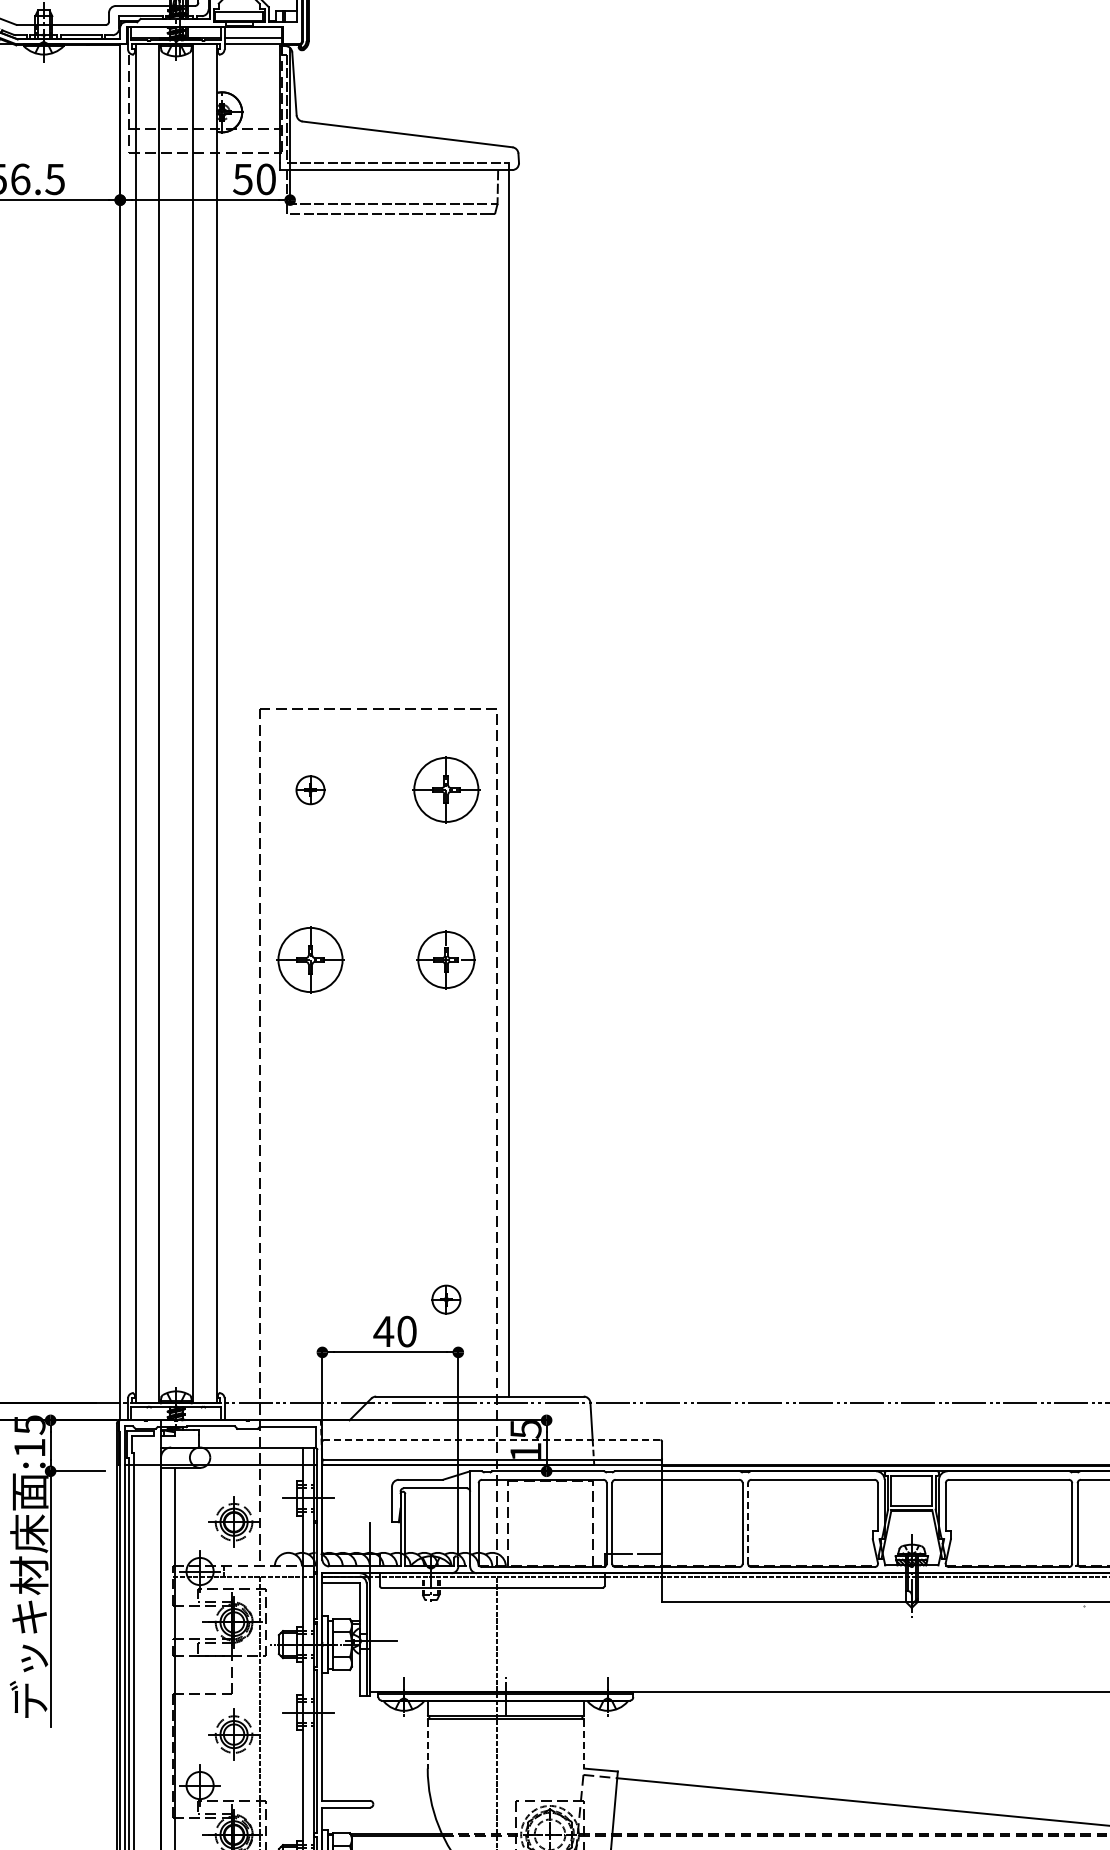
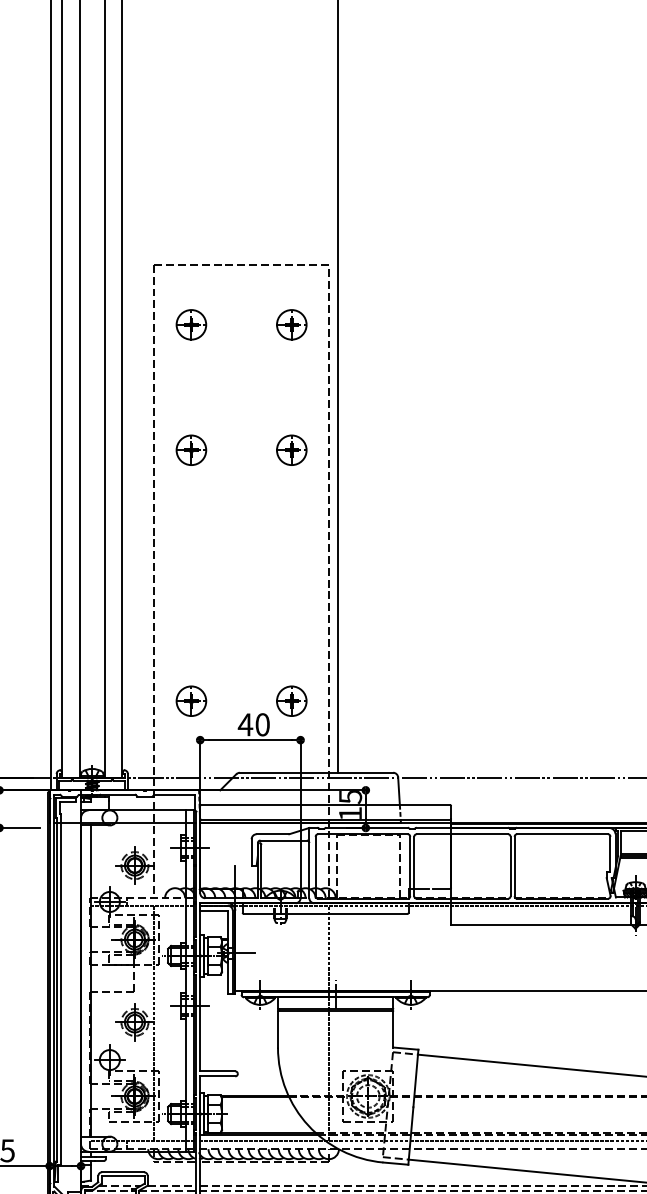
part: (310, 790) -> (191, 325), size x1.43
part: (446, 790) -> (291, 325), size x0.62
part: (310, 959) -> (191, 449), size x0.62
part: (446, 959) -> (291, 449), size x0.71
part: (310, 1299) -> (191, 701), added
part: (446, 1299) -> (291, 701), size x1.43
line: (491, 1440) -> (325, 805), dashed -> solid
line: (748, 1522) -> (514, 865), dashed -> solid
line: (427, 1744) -> (277, 1029), dashed -> solid
line: (584, 1744) -> (393, 1029), dashed -> solid

